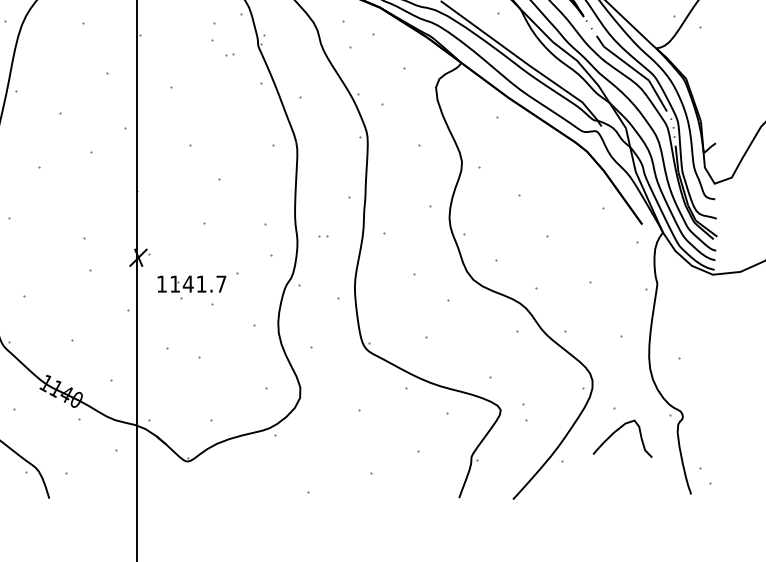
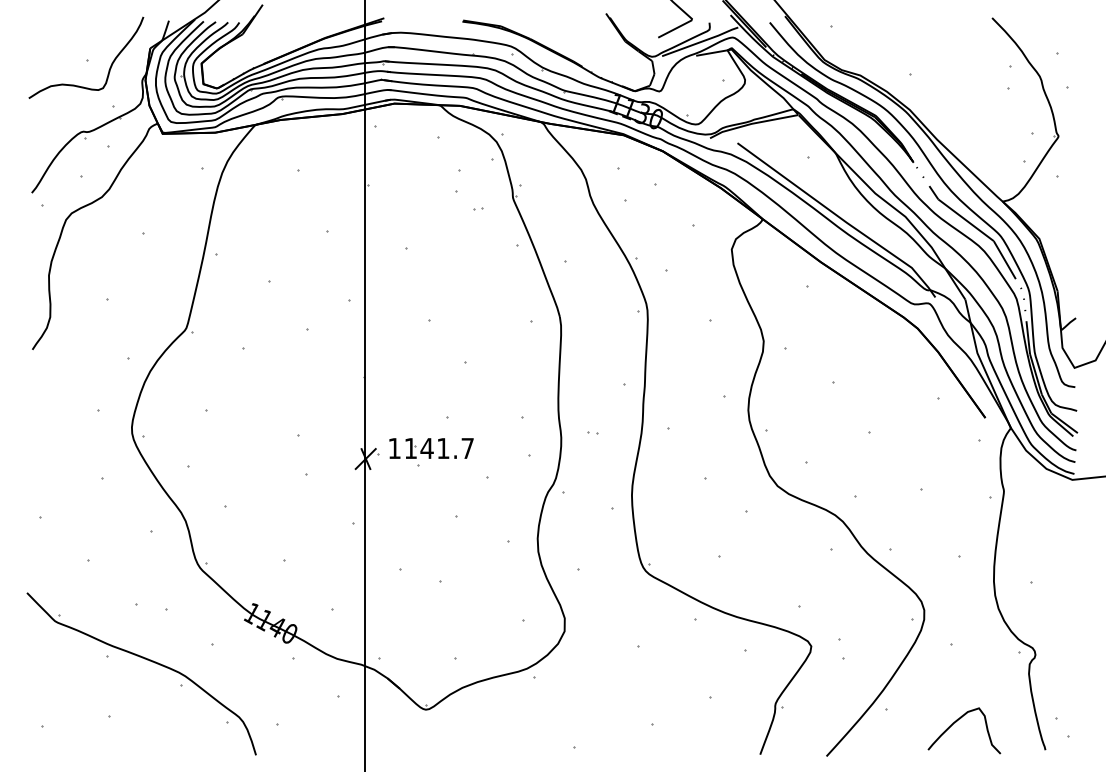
part: (191, 287) -> (431, 452), moved
curve: (616, 432) -> (956, 722), moved

